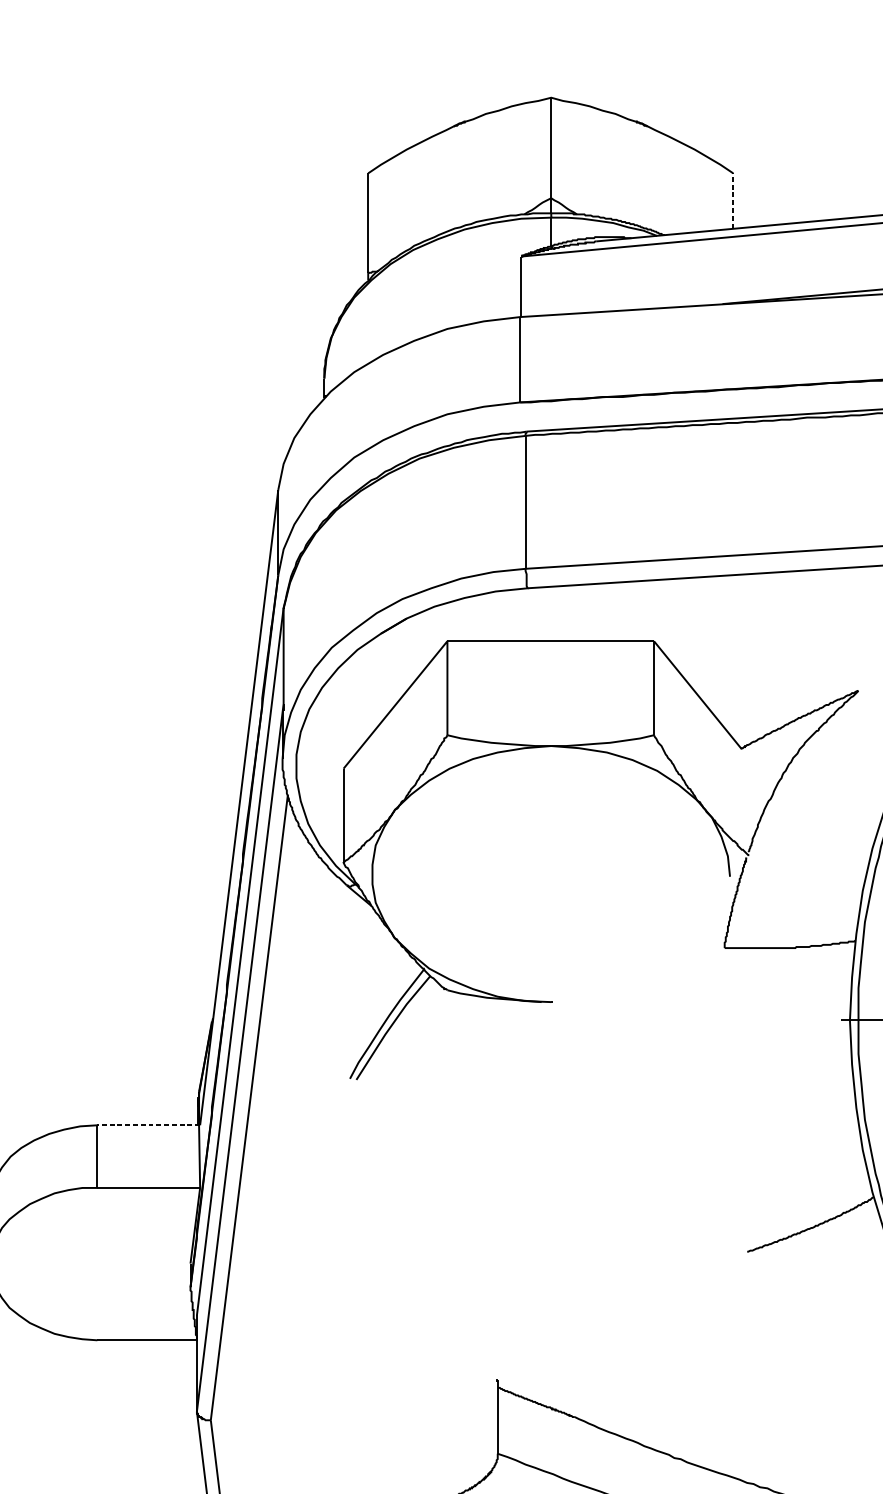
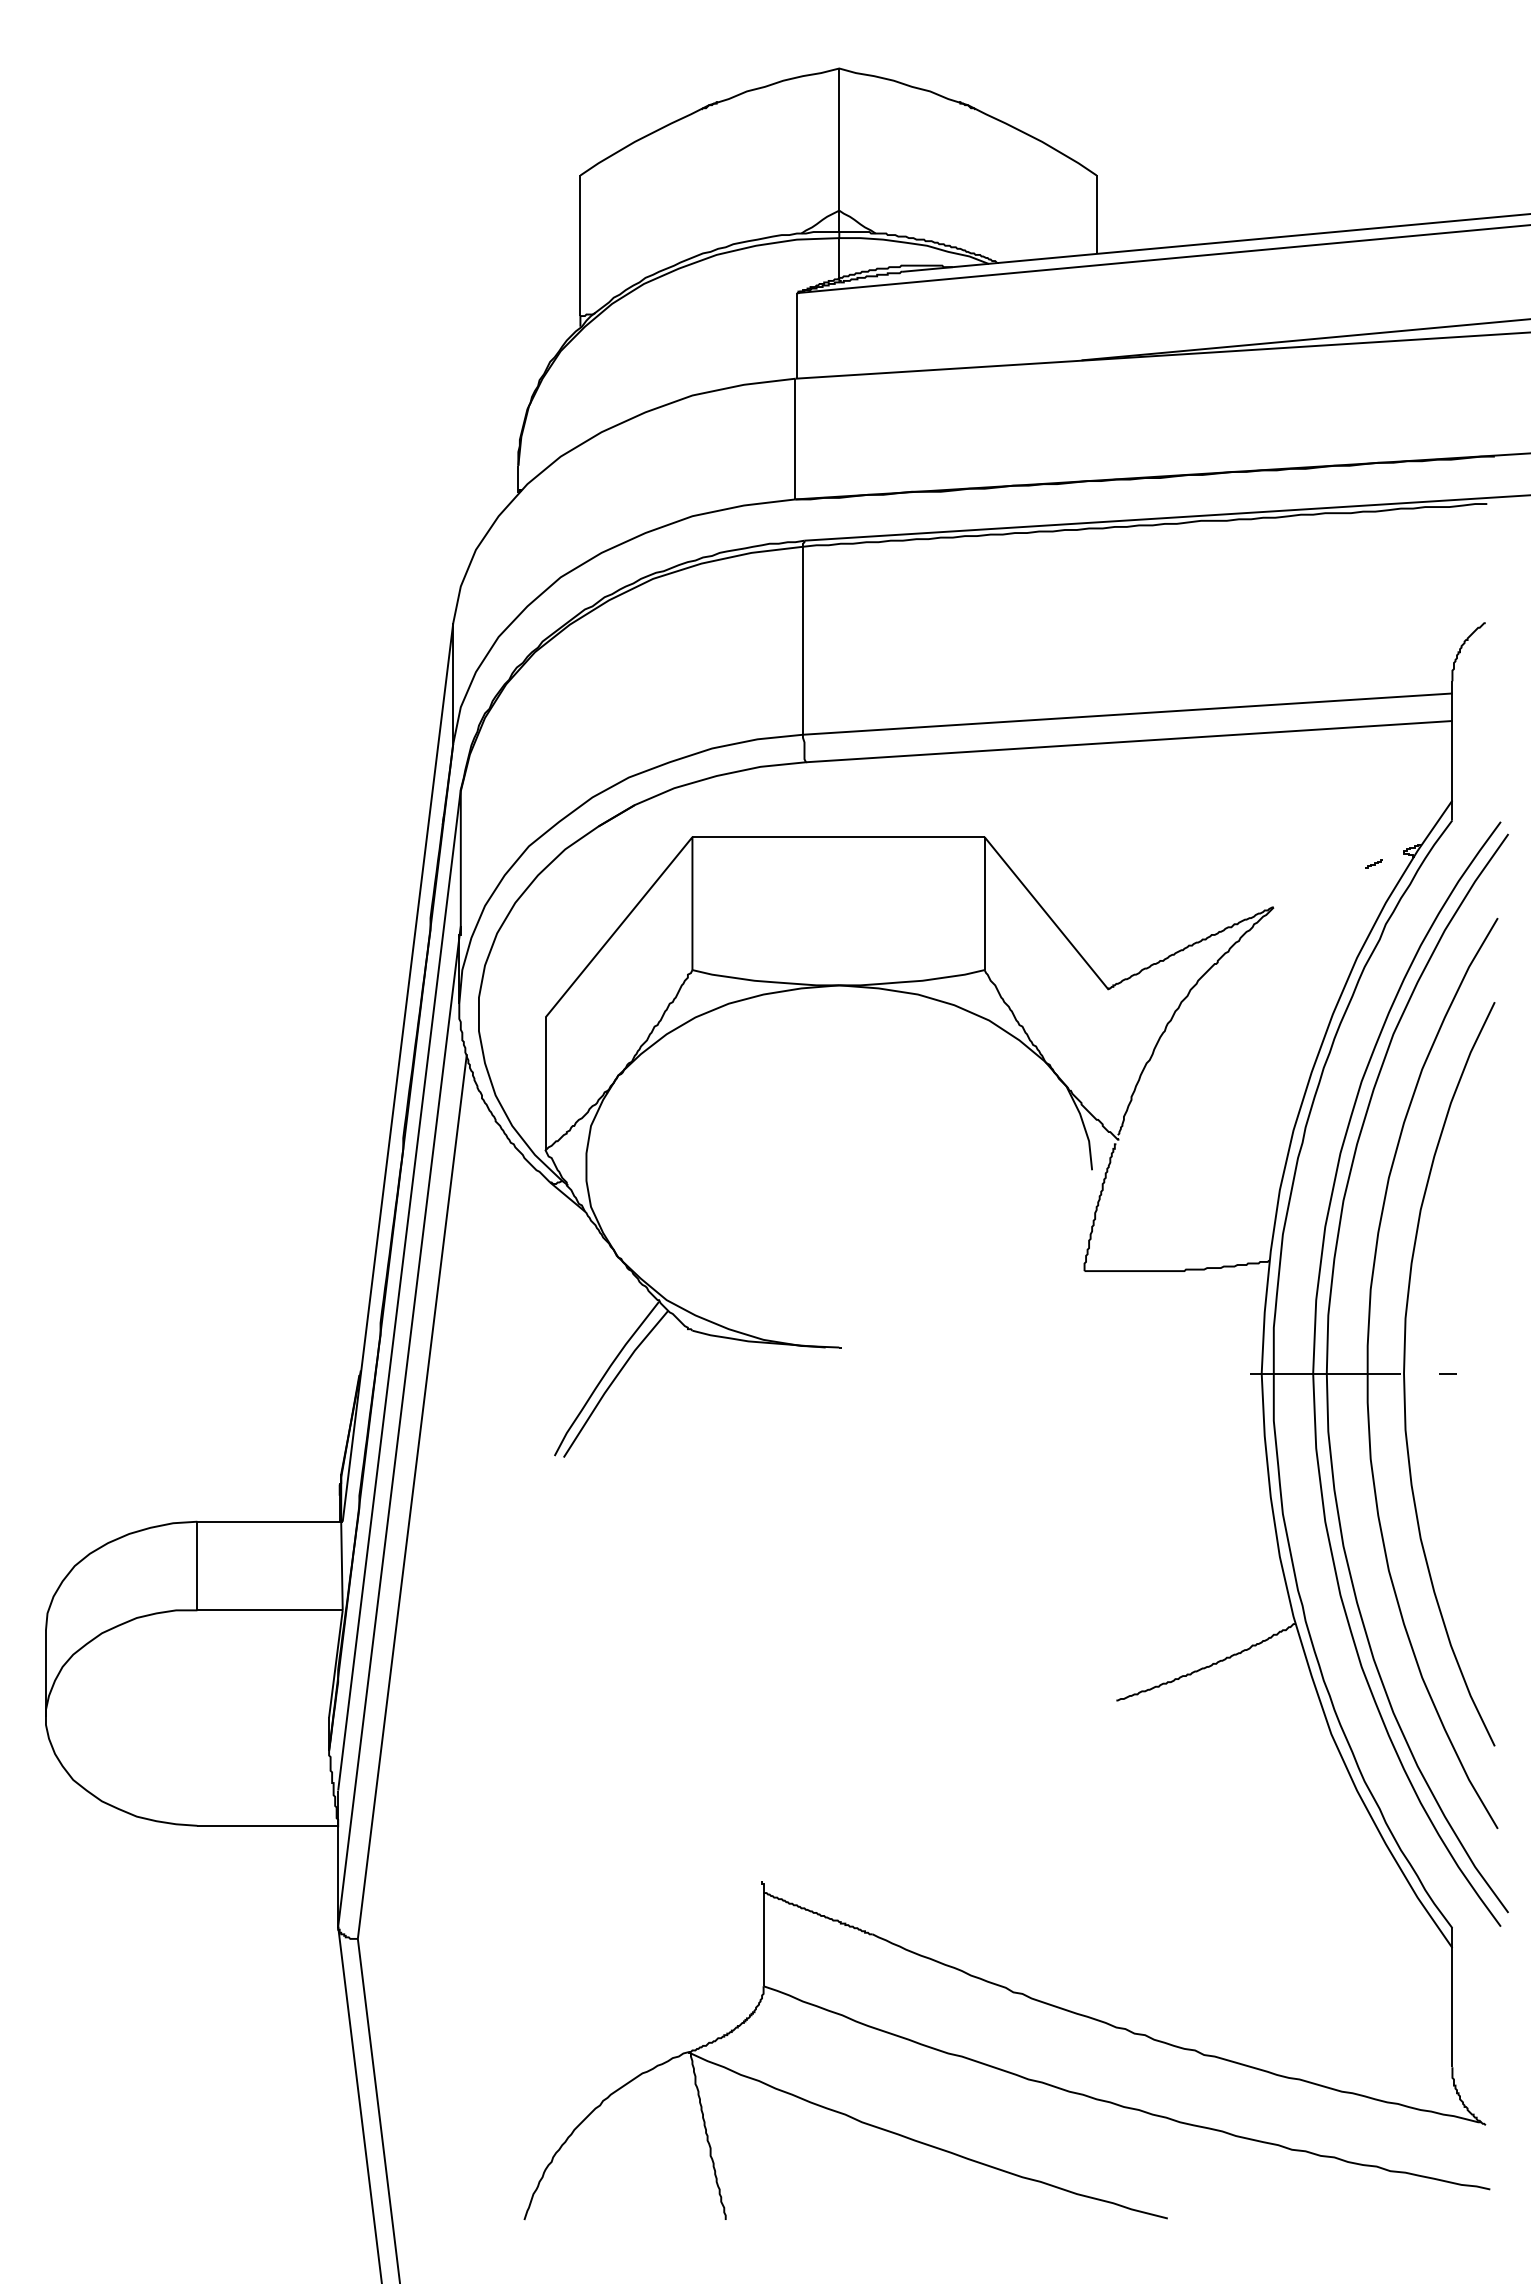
line: (733, 200) -> (1096, 214), dashed -> solid
line: (149, 1125) -> (270, 1521), dashed -> solid

